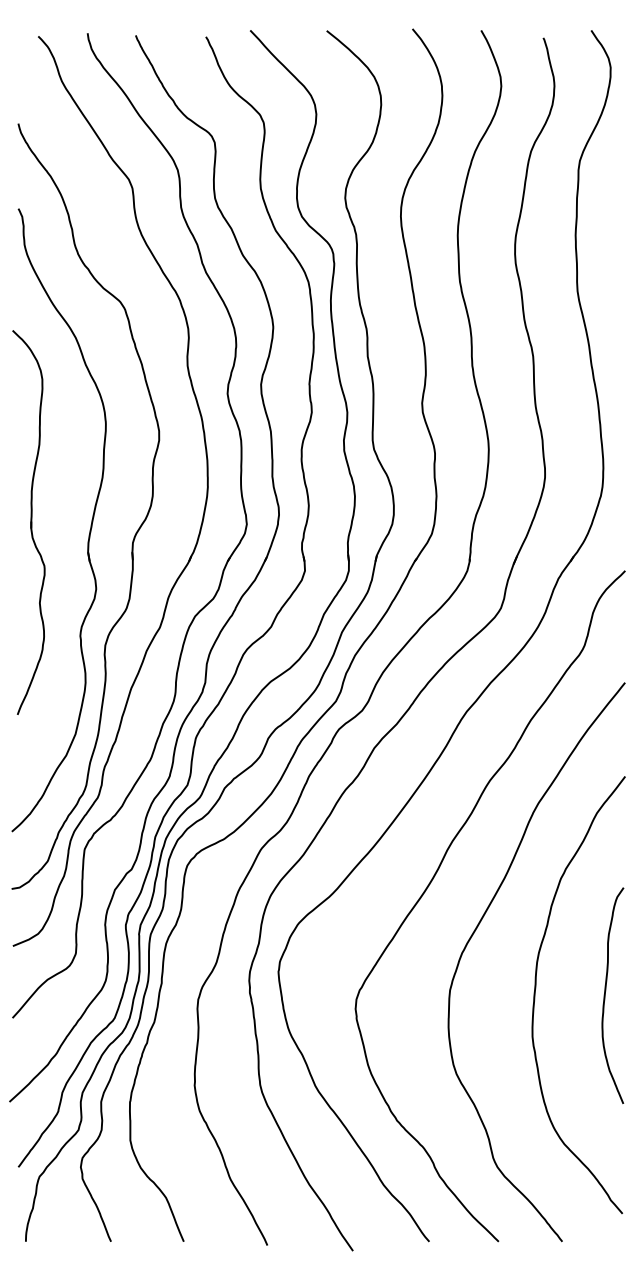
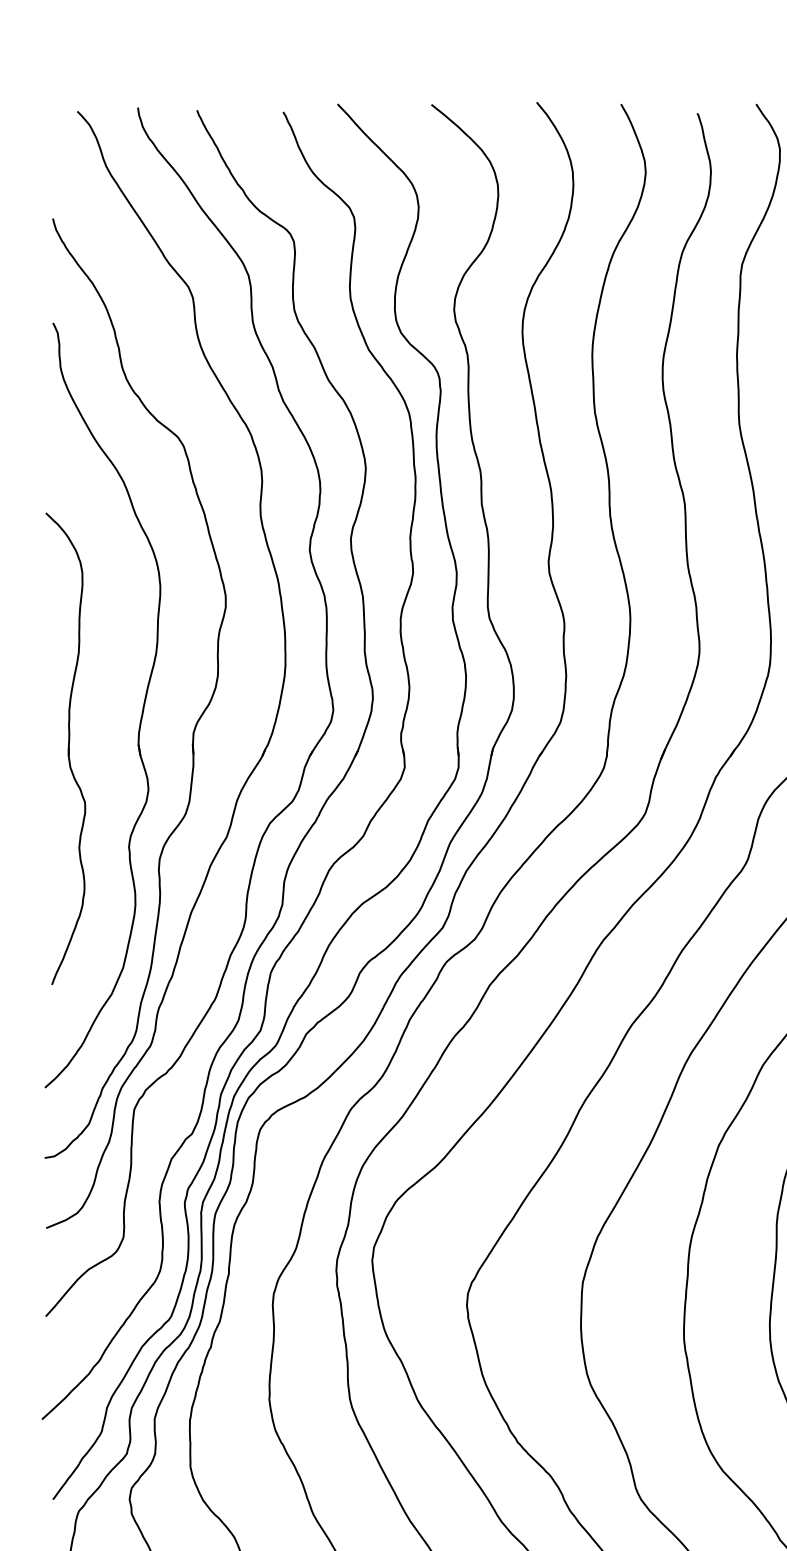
part: (28, 522) -> (65, 748), moved

